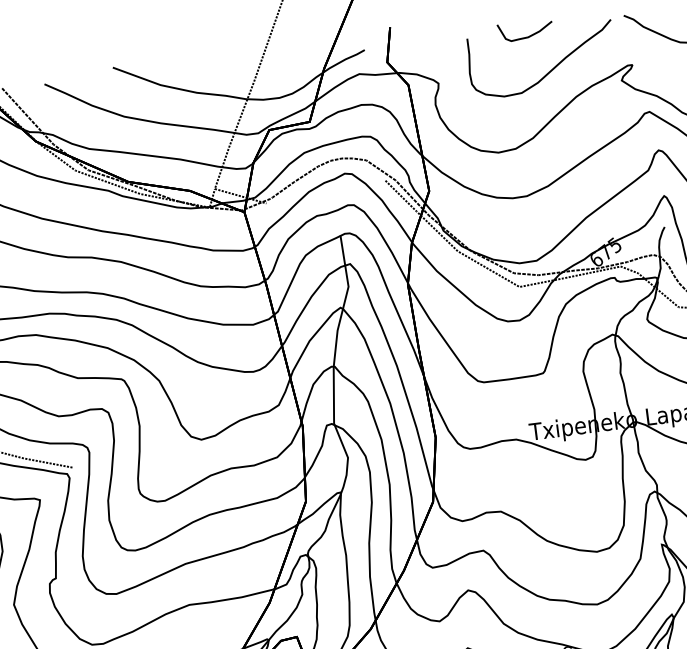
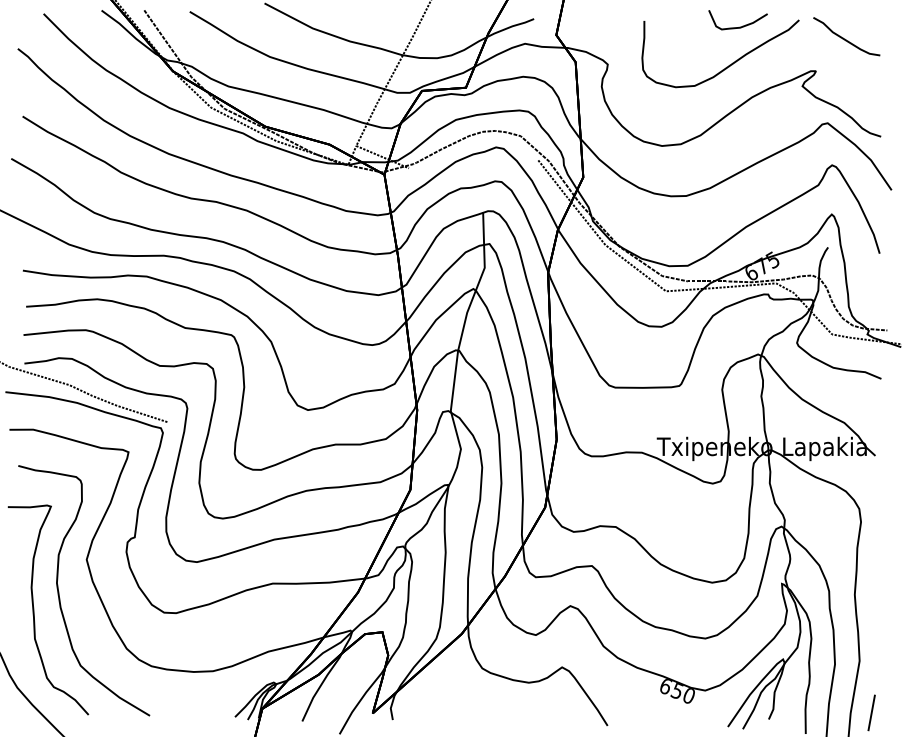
curve: (527, 36) -> (739, 26), moved

